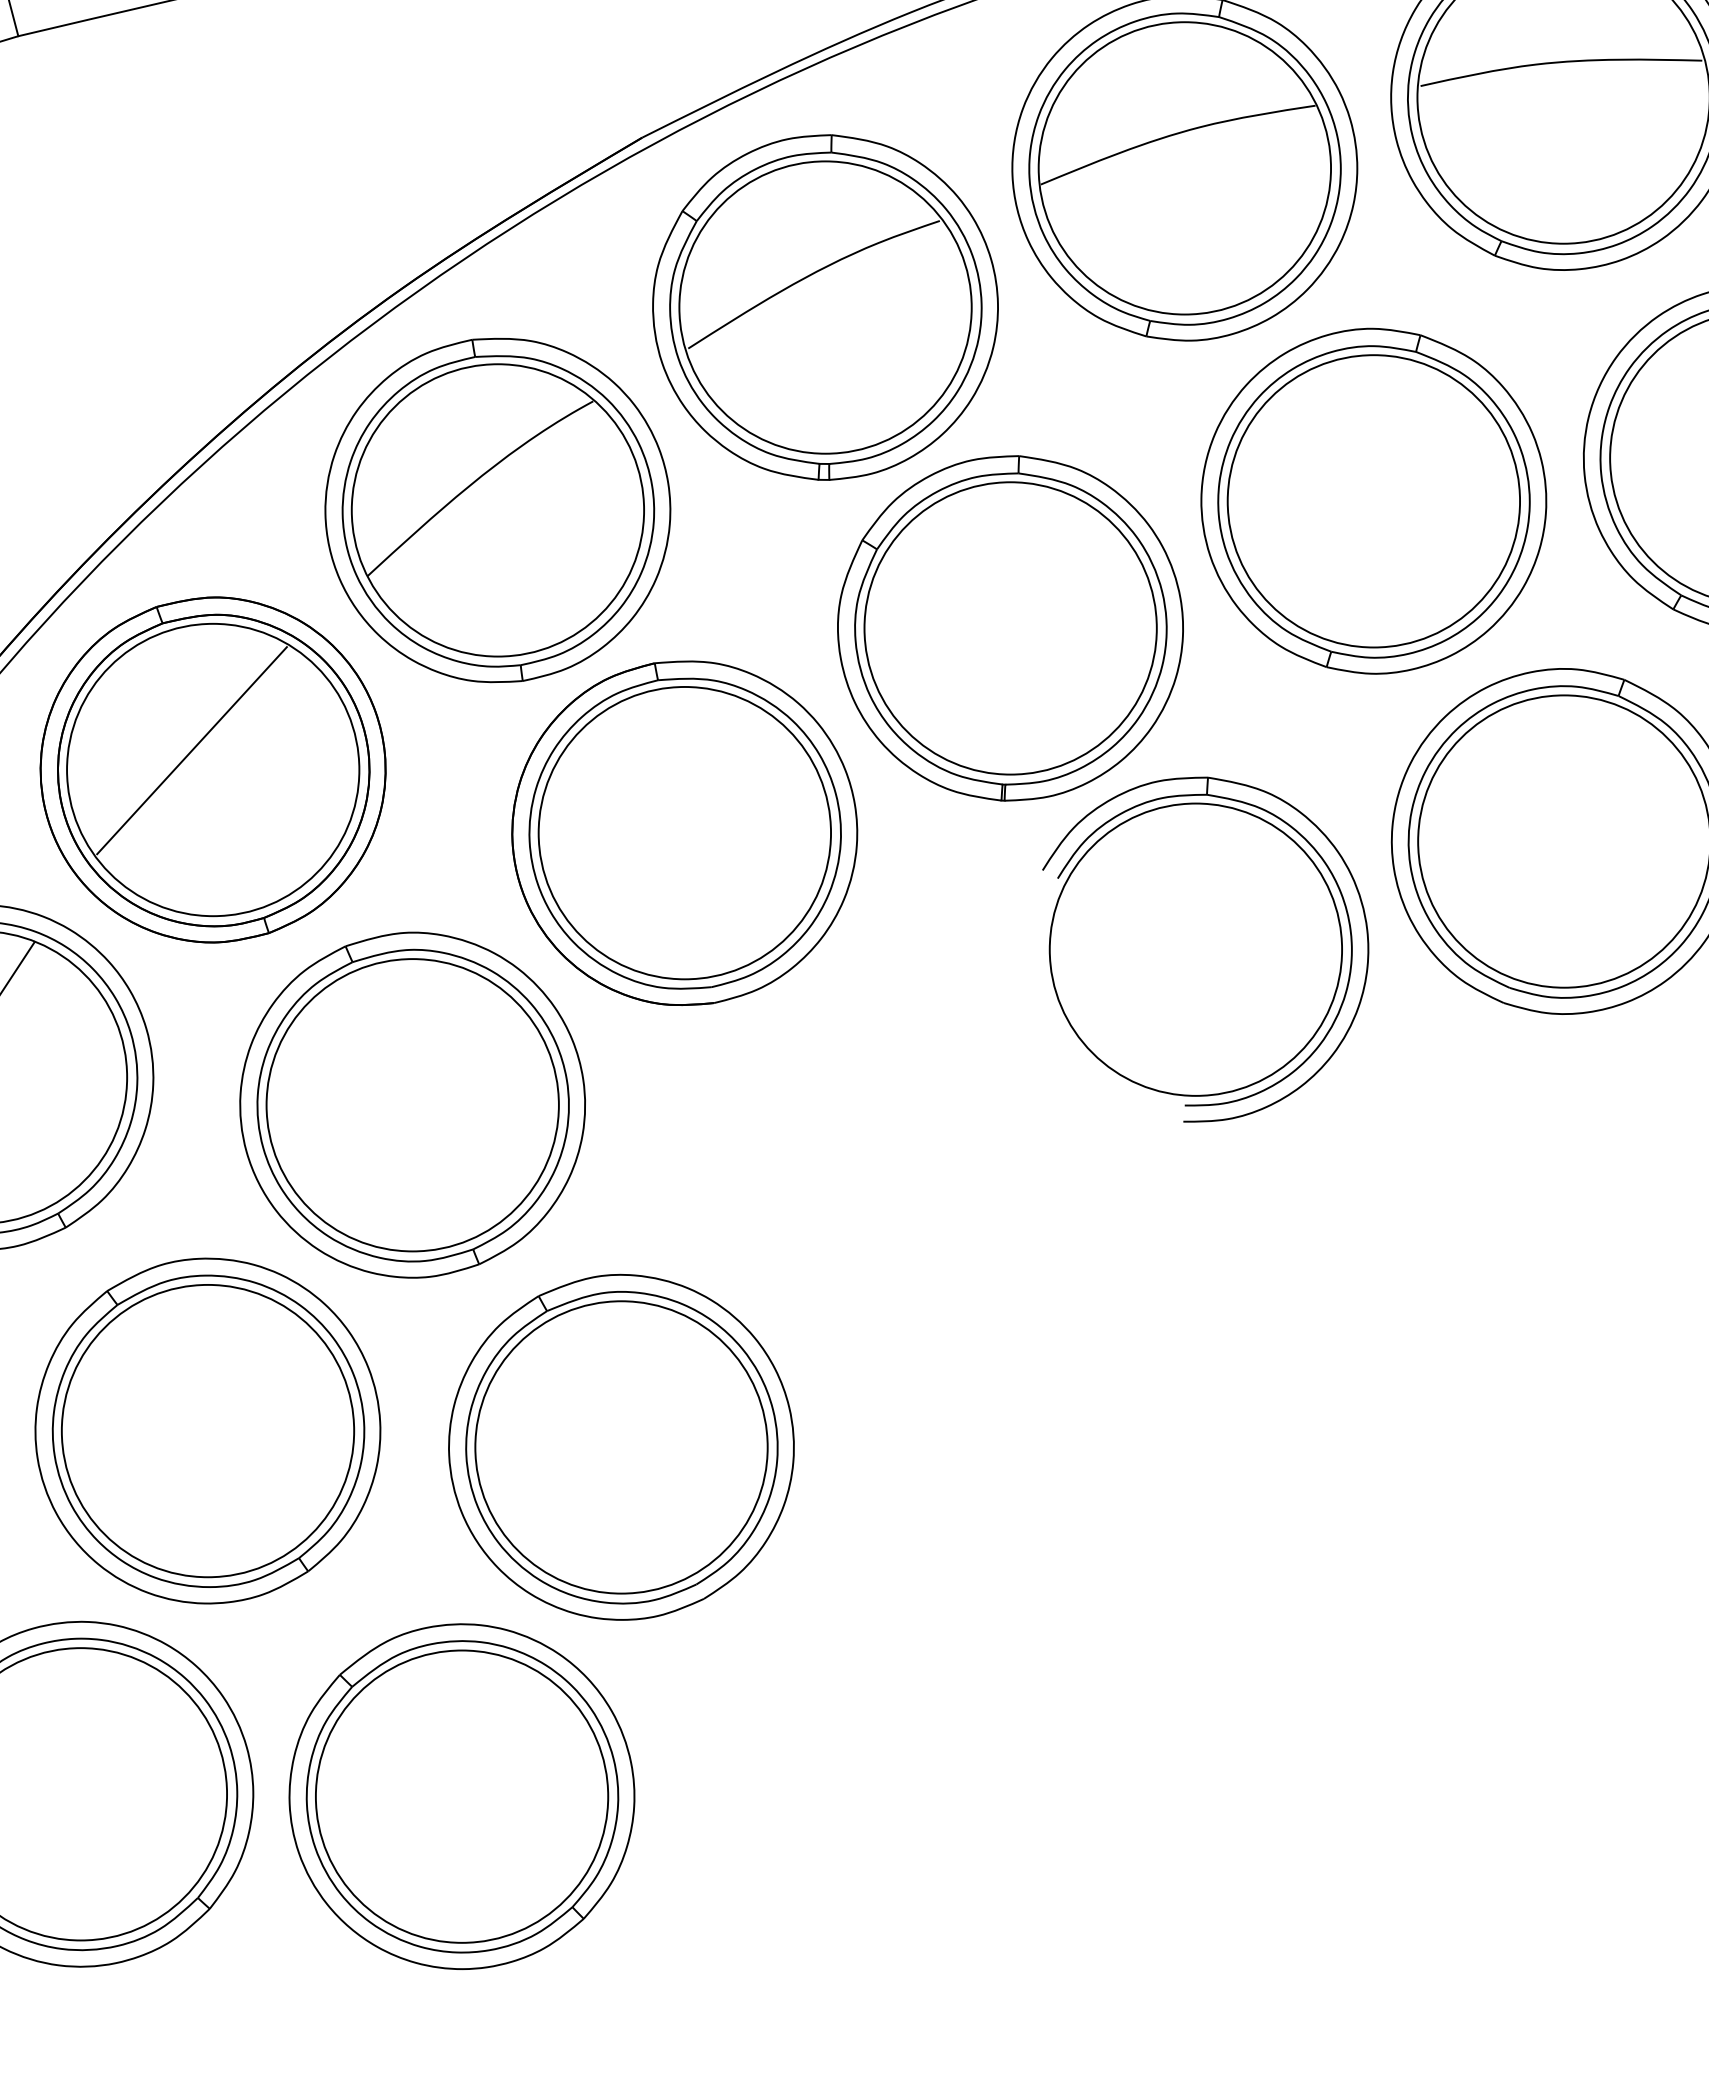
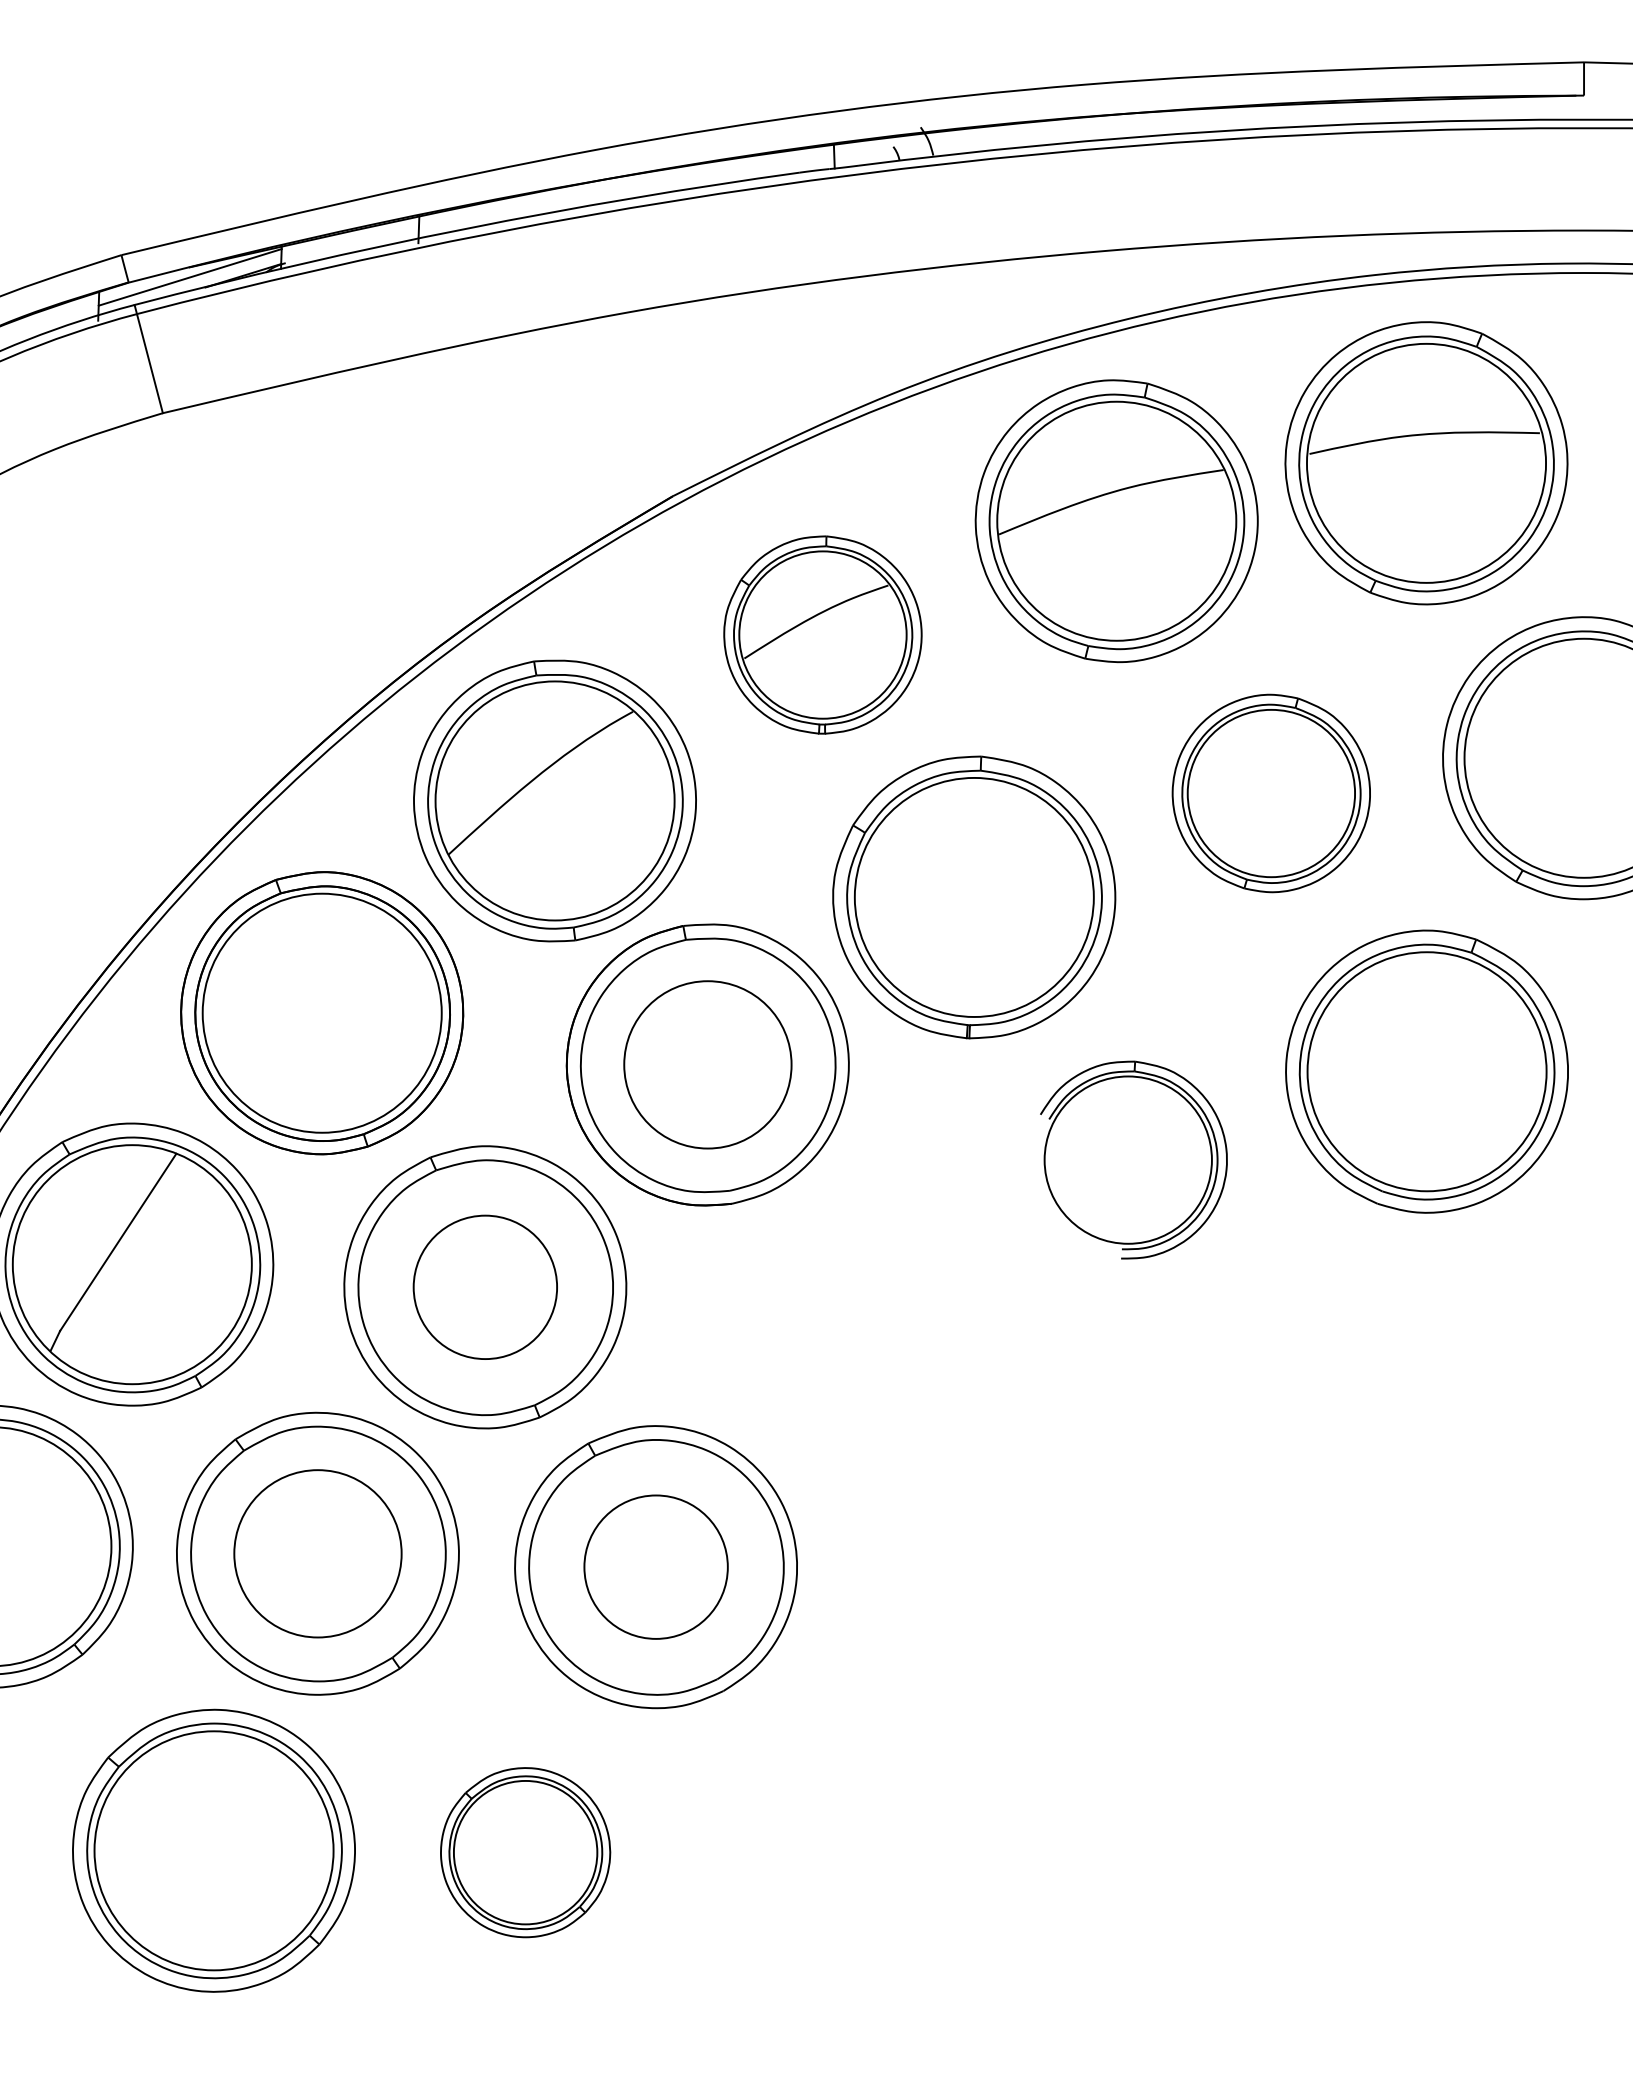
part: (824, 306) -> (822, 634), size x0.7
part: (1374, 501) -> (1271, 793), size x0.7
line: (191, 750) -> (304, 997), removed
circle: (684, 832) -> (707, 1064), size x0.7
part: (1205, 948) -> (1133, 1159), size x0.7
circle: (411, 1104) -> (484, 1286), size x0.6
circle: (207, 1430) -> (317, 1553), size x0.7
circle: (620, 1446) -> (655, 1566), size x0.6
part: (461, 1796) -> (525, 1852), size x0.6

